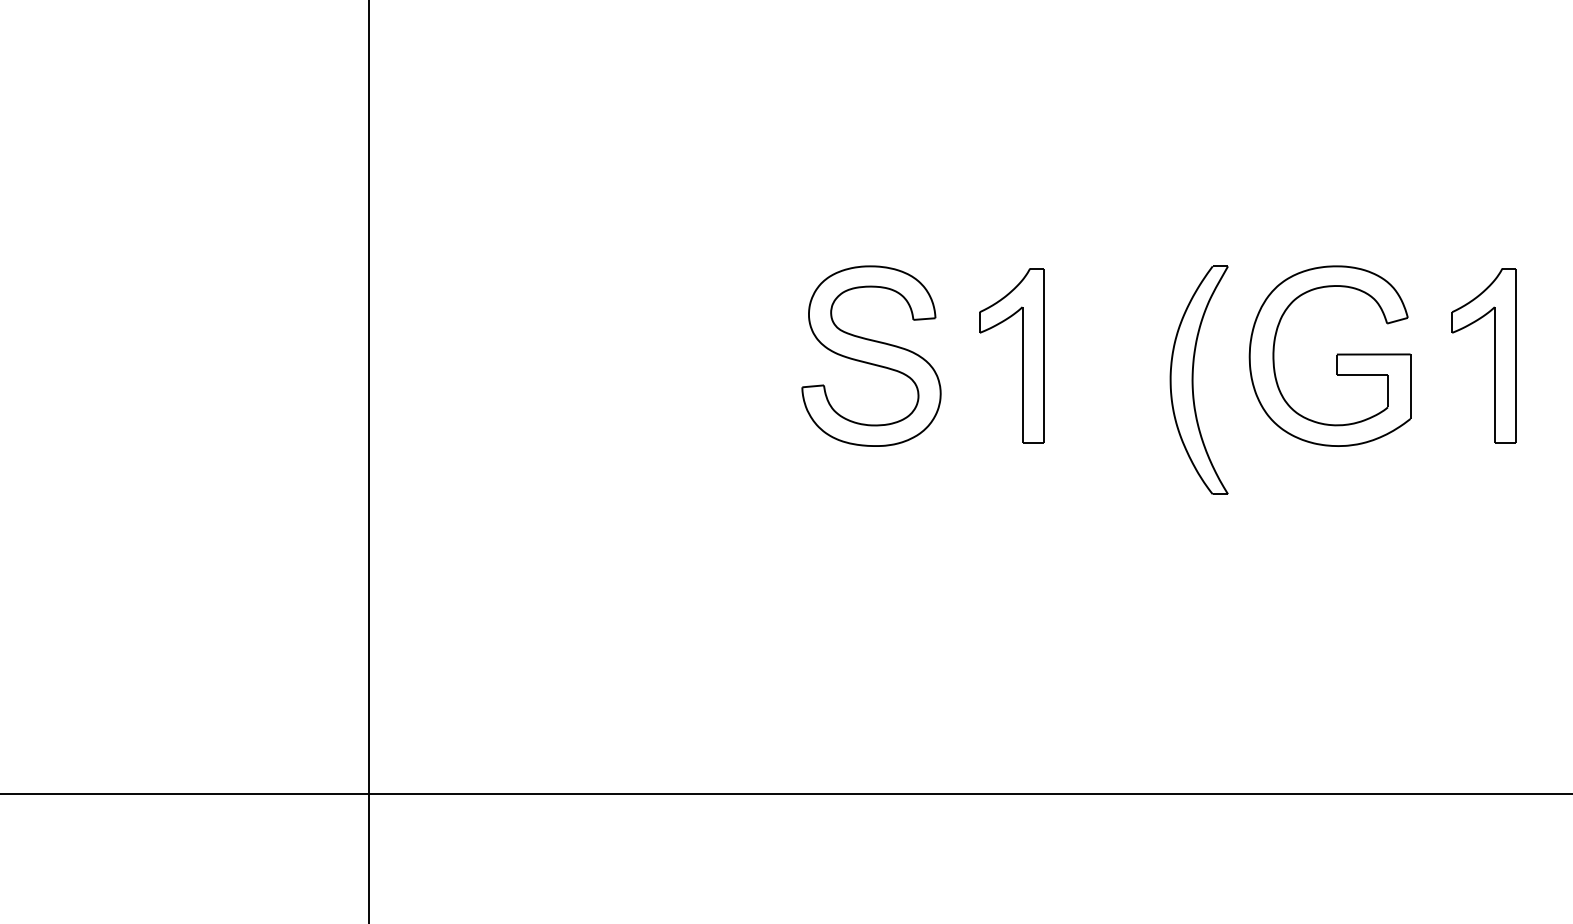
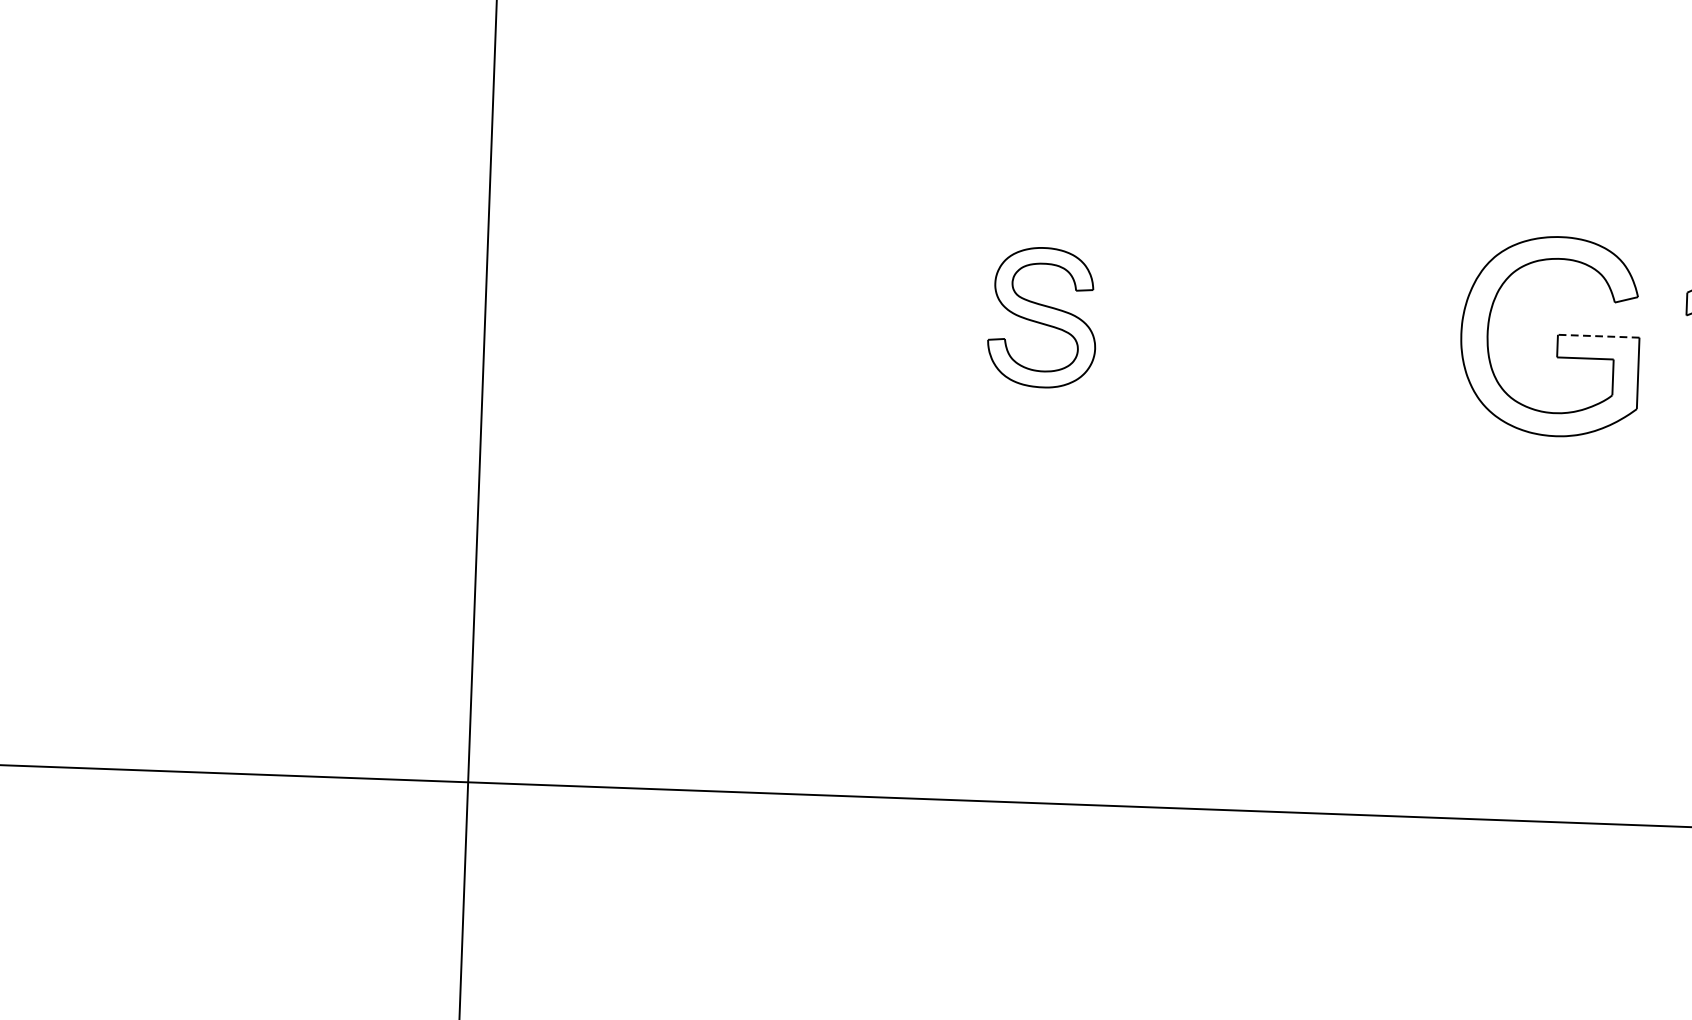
line: (1373, 354) -> (1598, 336), solid -> dashed
part: (871, 355) -> (1042, 316), size x0.7
part: (1022, 355) -> (1209, 323), removed
part: (1198, 379) -> (1403, 356), removed

